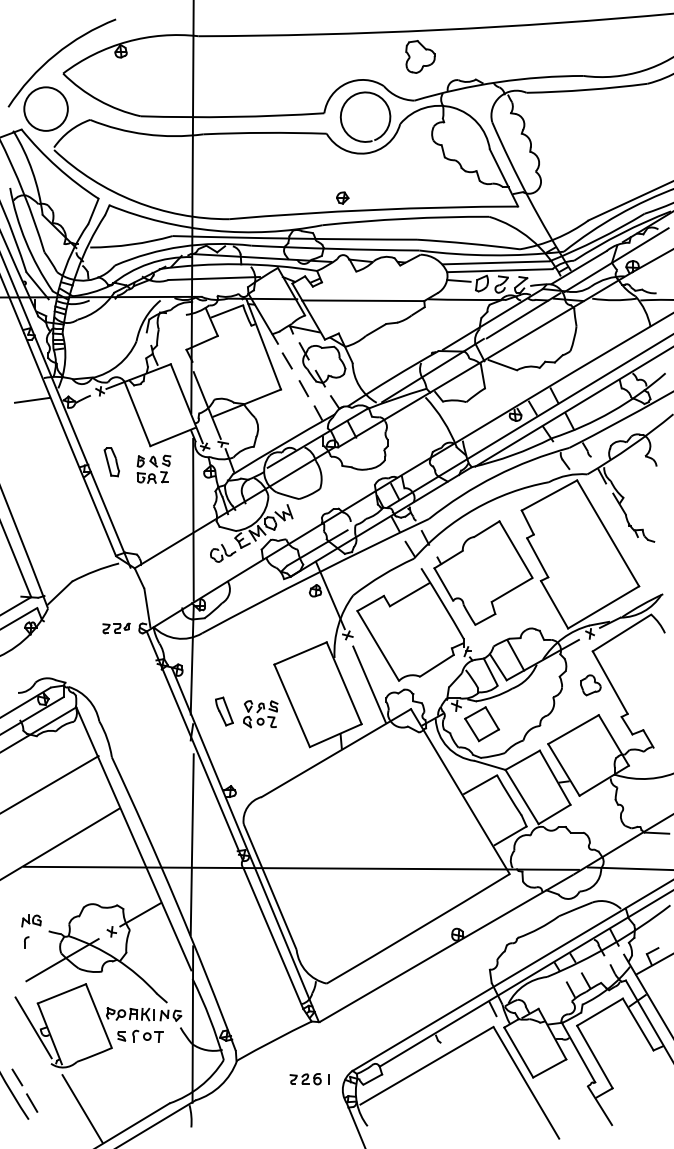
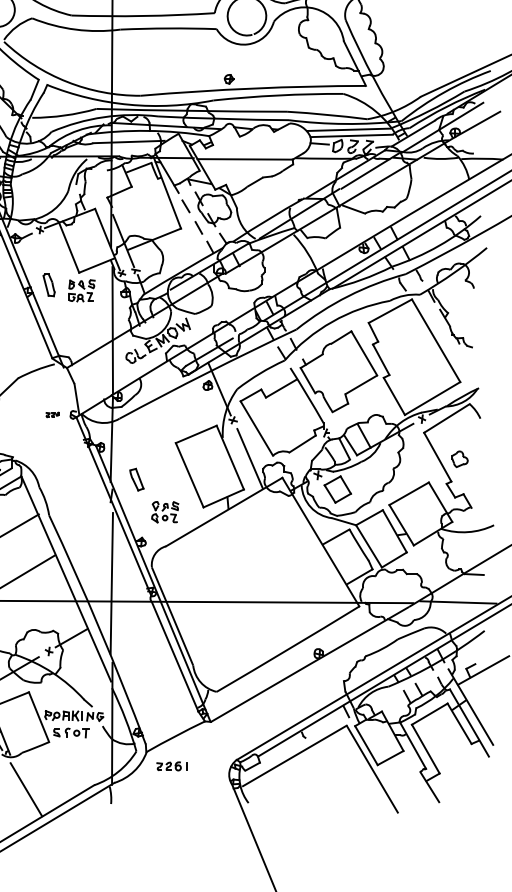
part: (116, 628) -> (52, 414), size x0.6
part: (590, 685) -> (459, 459), moved
part: (260, 714) -> (165, 512), moved
part: (309, 1079) -> (172, 766), moved

